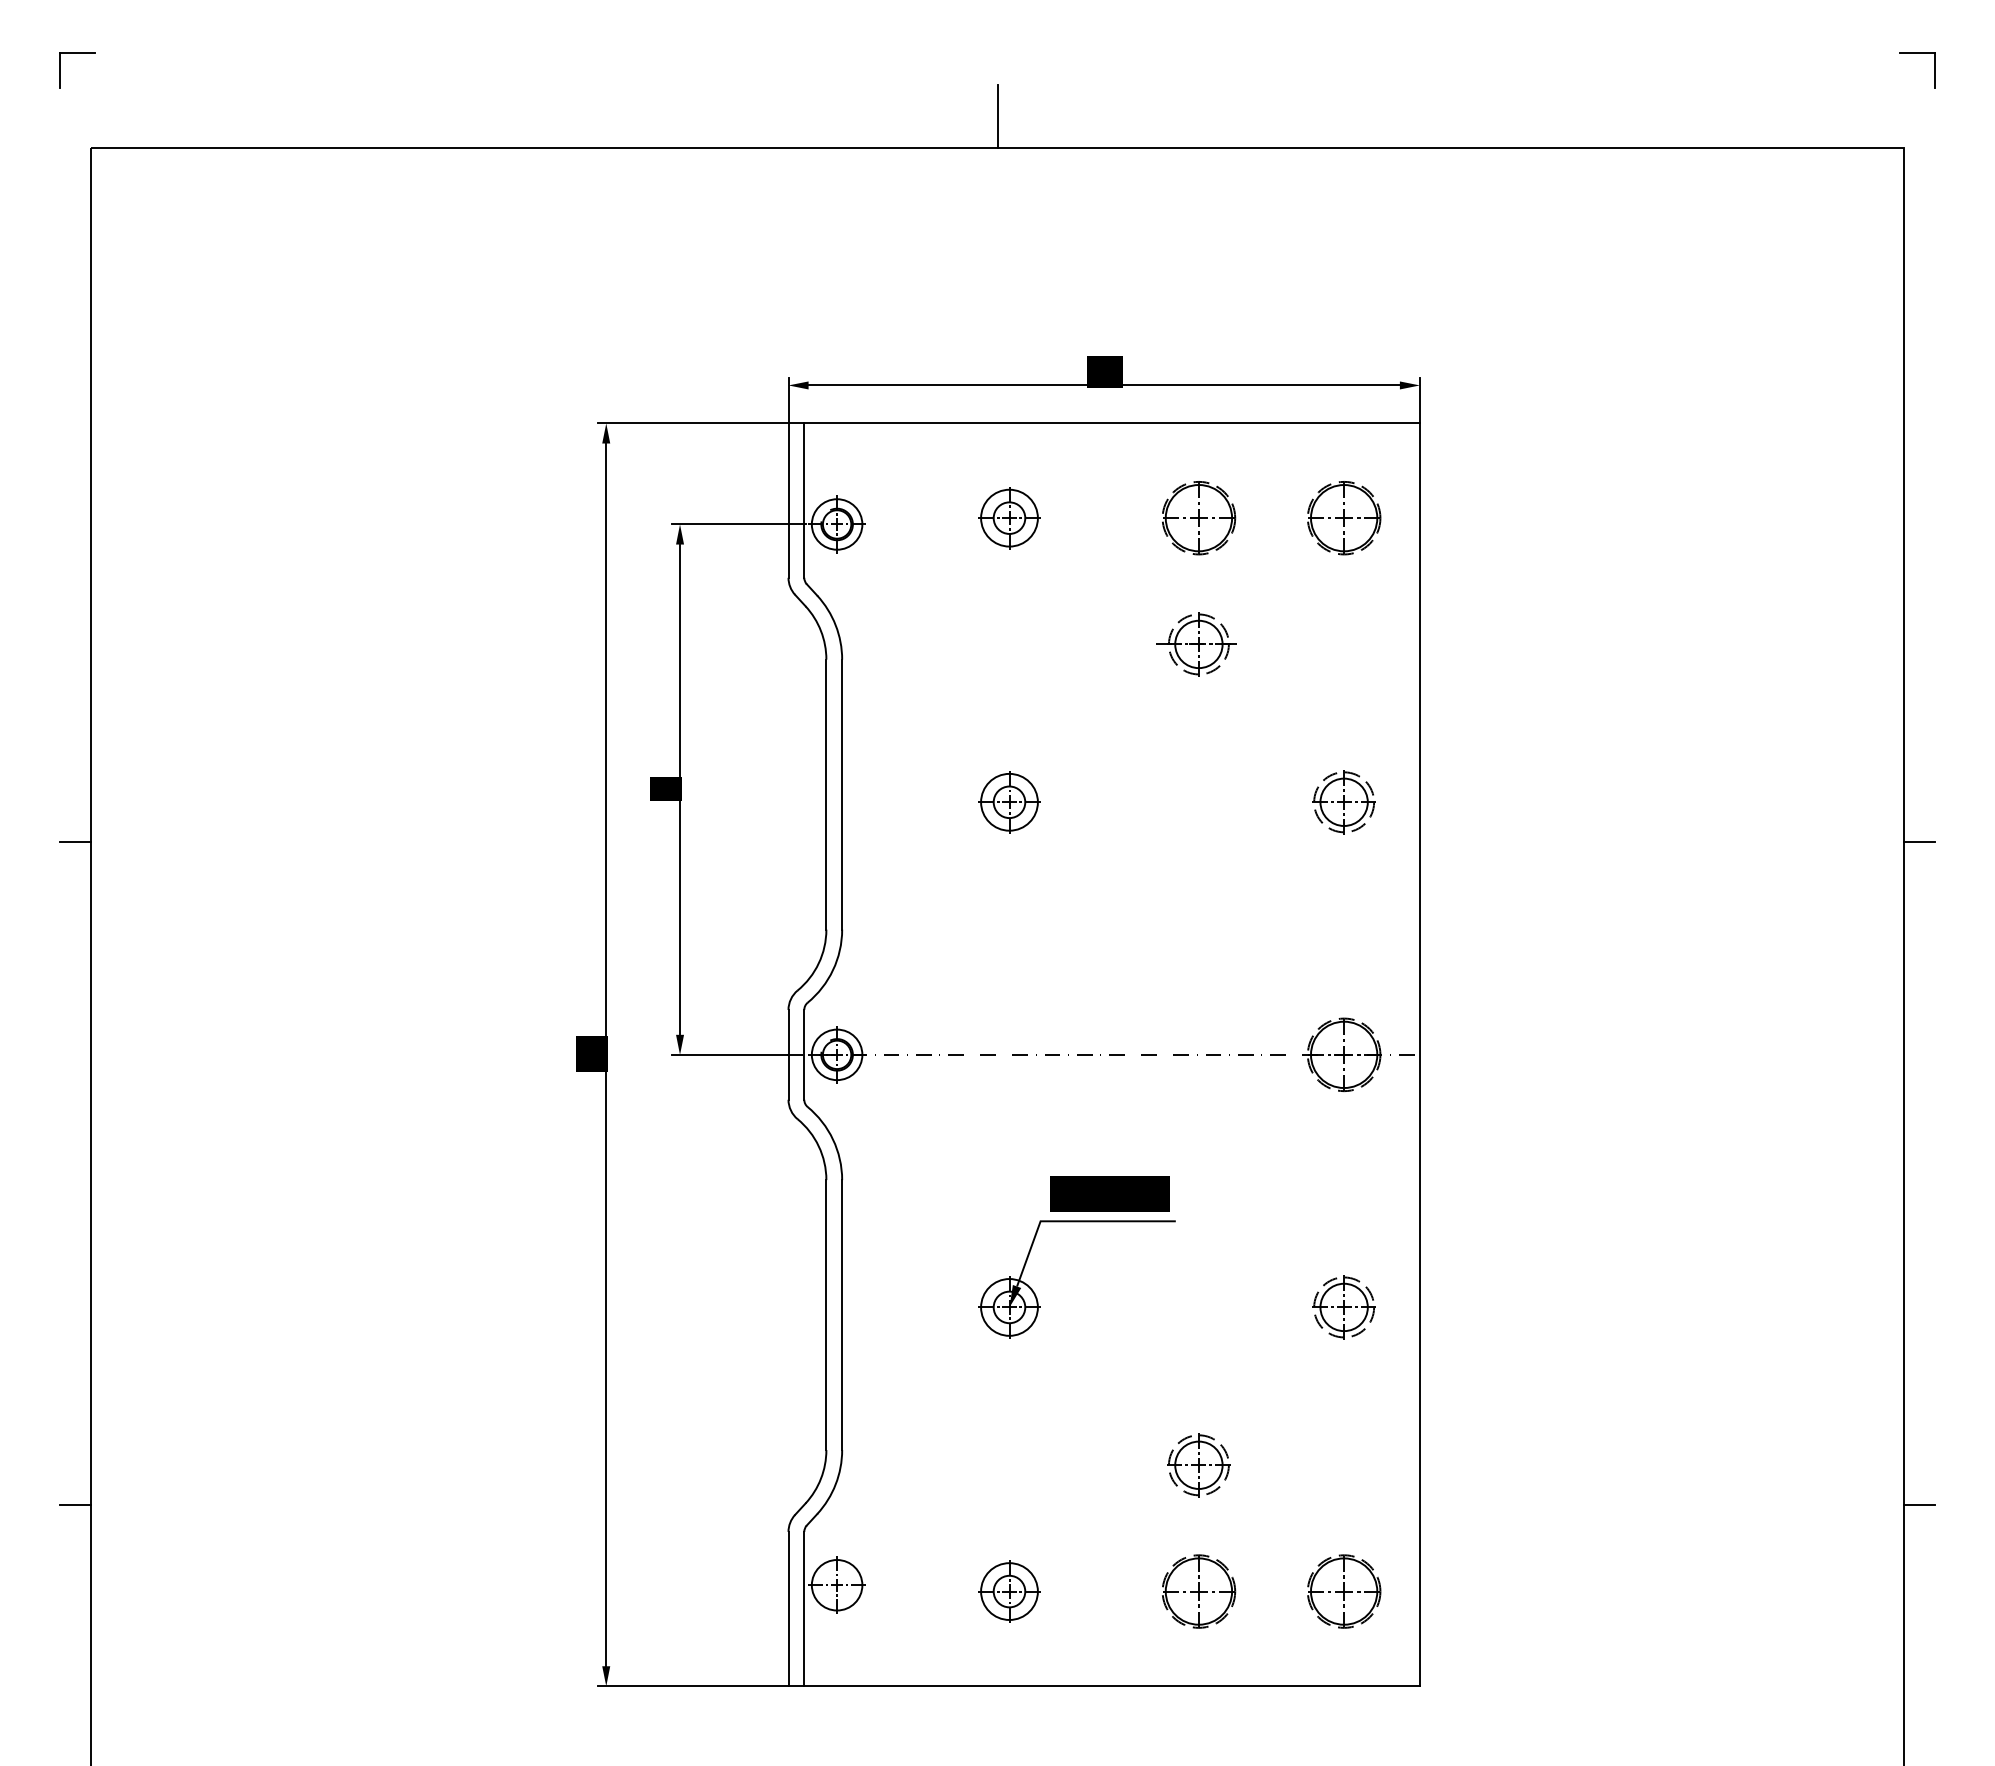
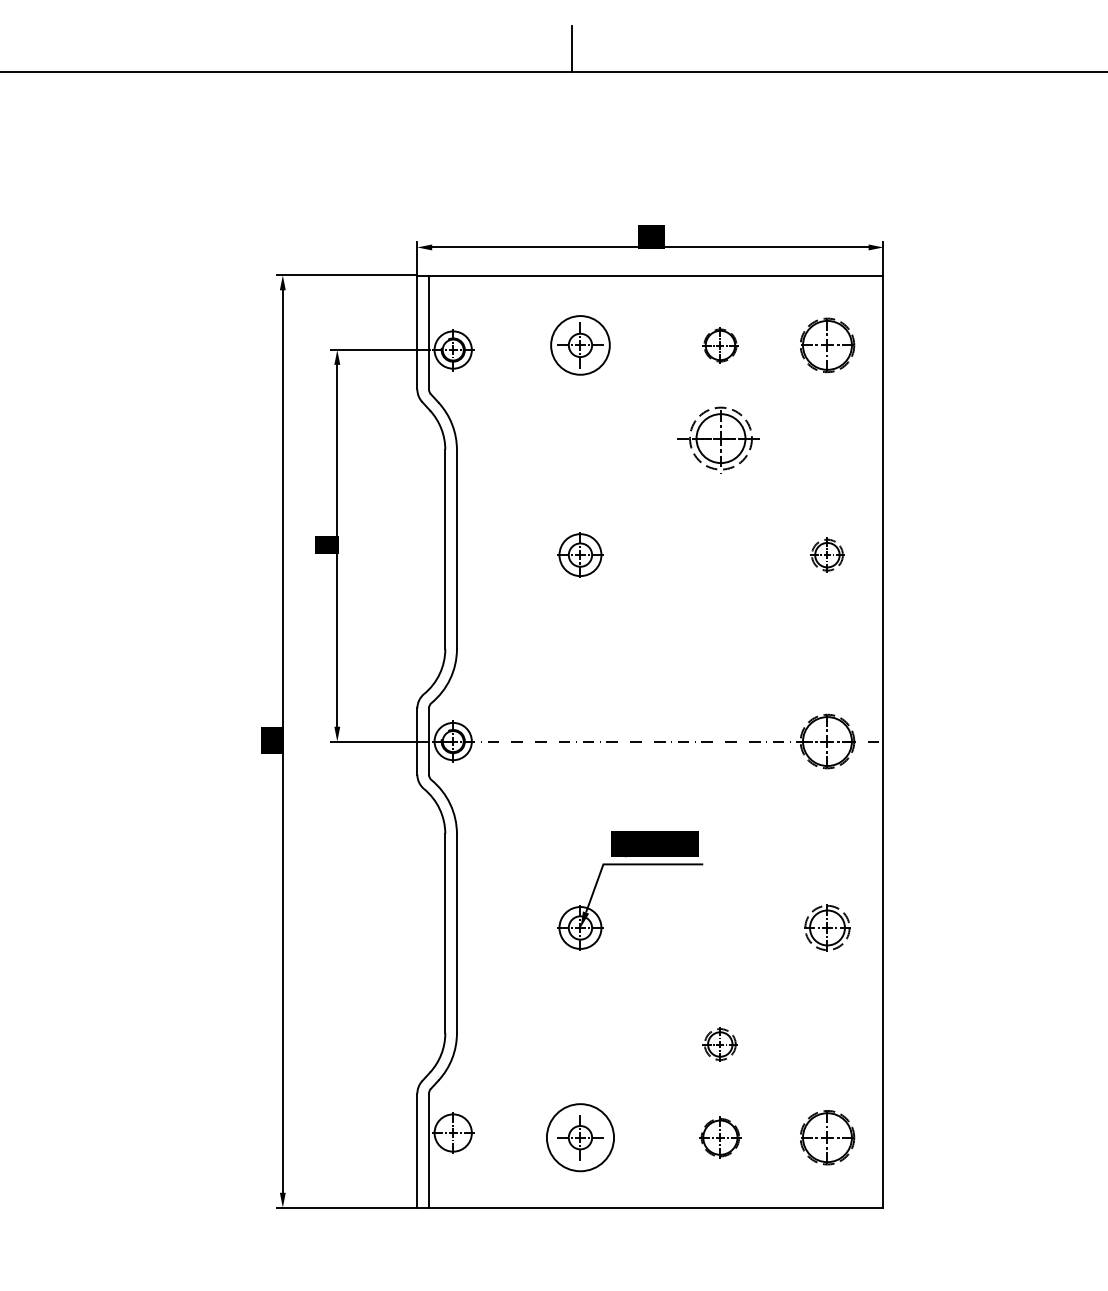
circle: (1009, 517) -> (580, 344), size x1.4
part: (1199, 518) -> (720, 345), size x0.6
part: (1196, 644) -> (718, 438), size x1.4
part: (1343, 802) -> (827, 555), size x0.7
part: (1198, 1465) -> (719, 1044), size x0.7
circle: (1009, 1591) -> (580, 1137), size x1.6
part: (1199, 1591) -> (720, 1137), size x0.7

